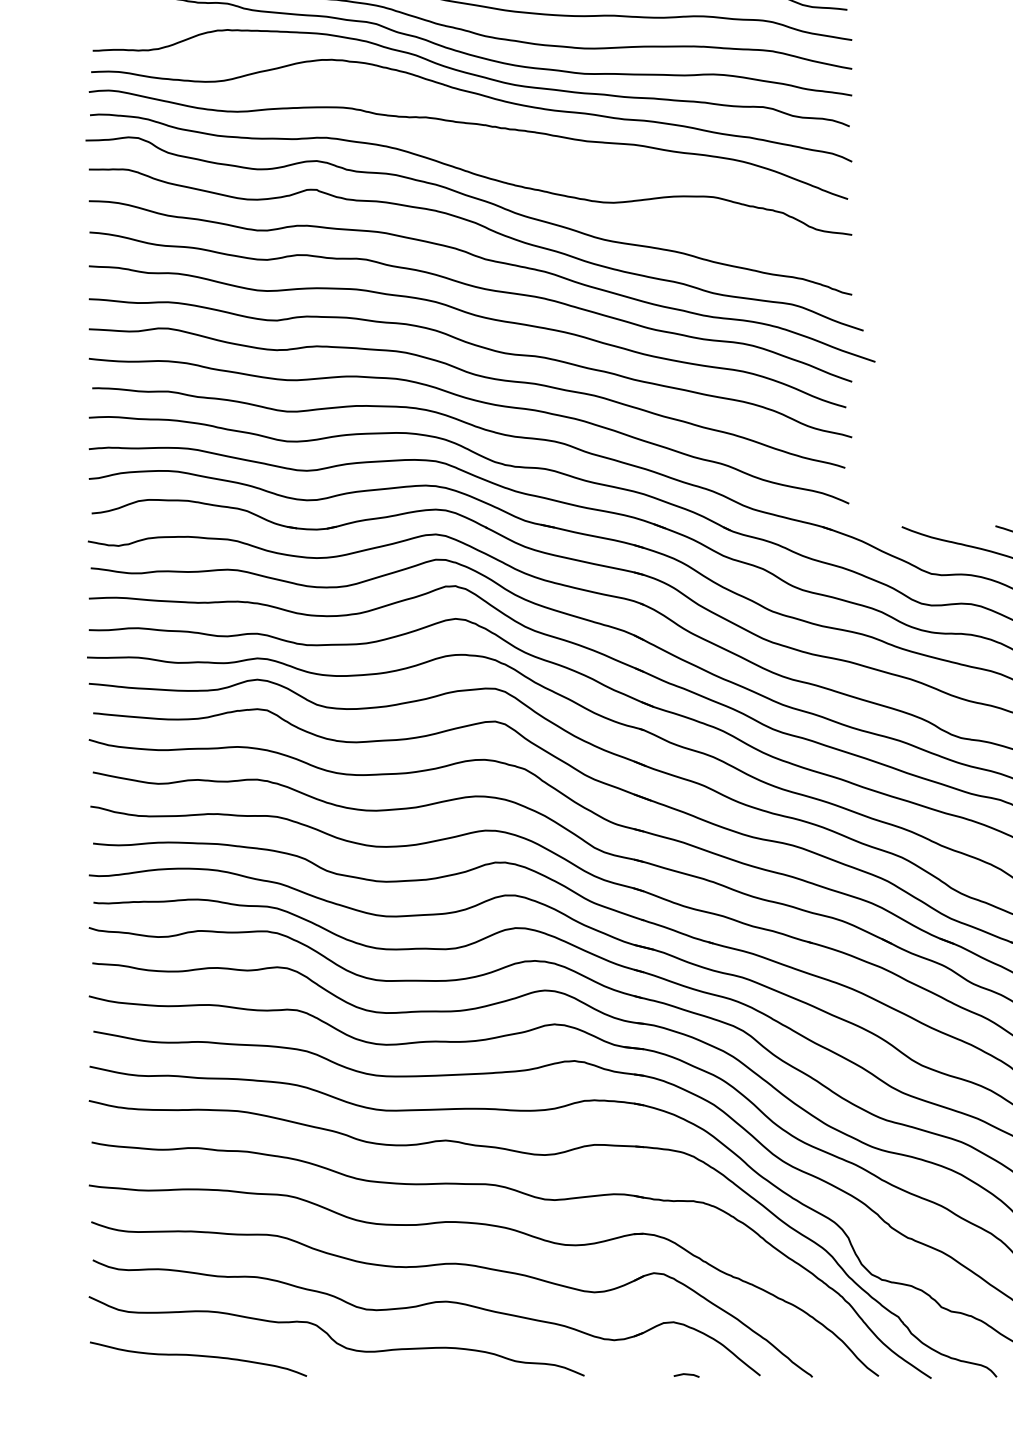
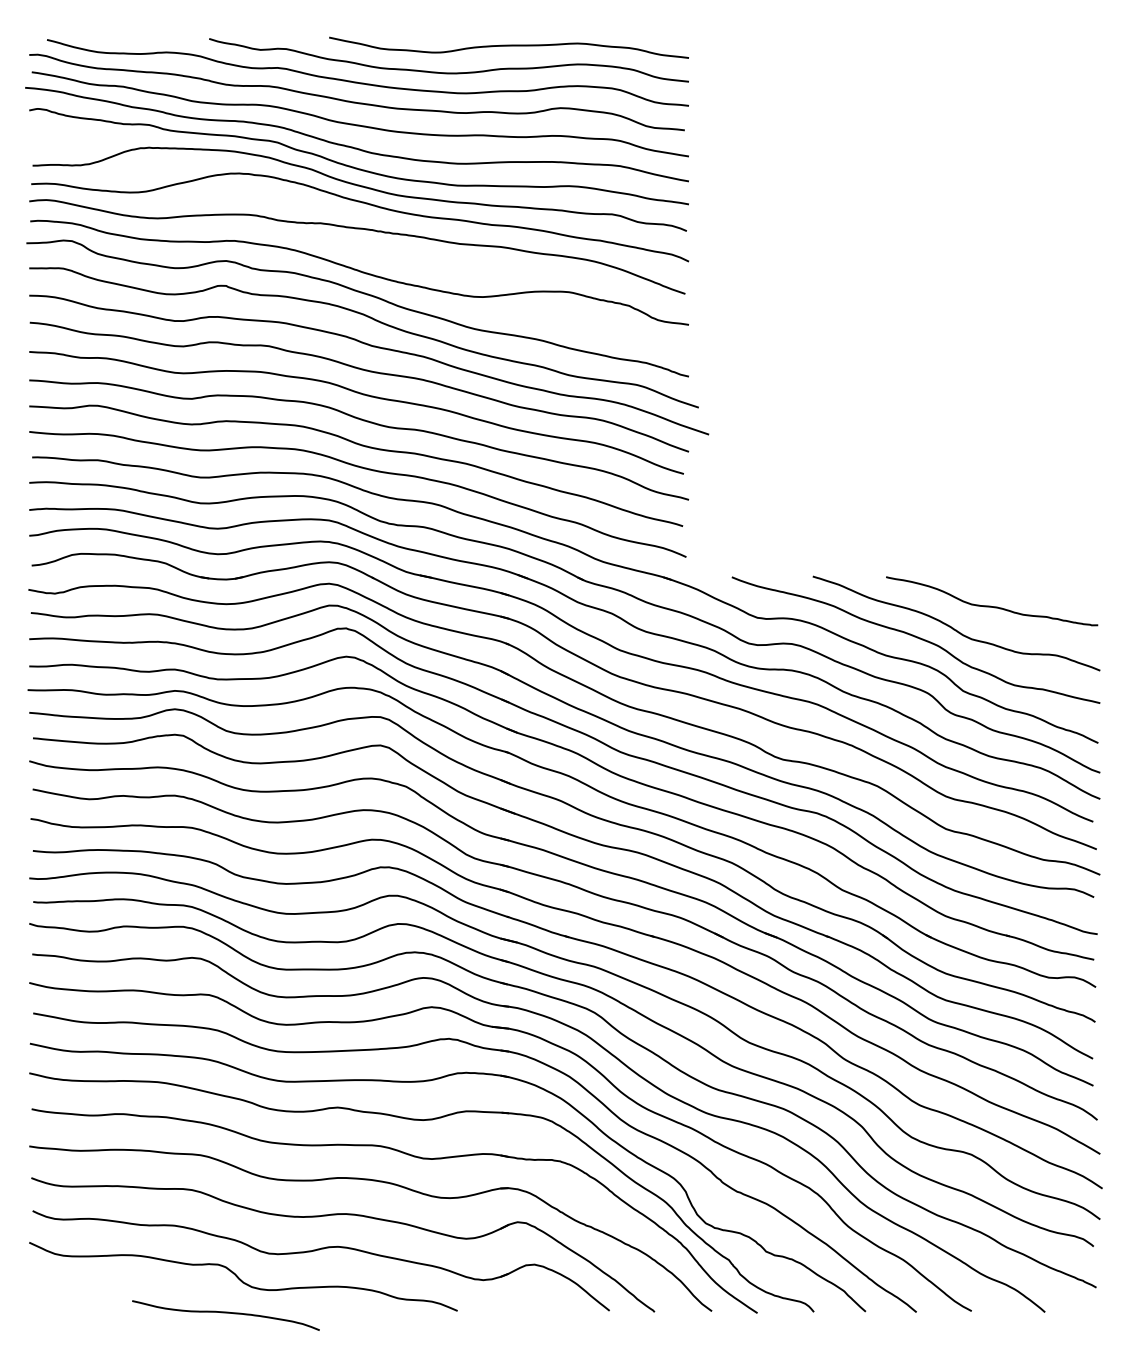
curve: (197, 1356) -> (225, 1313), moved
line: (686, 1375) -> (545, 1310), removed

